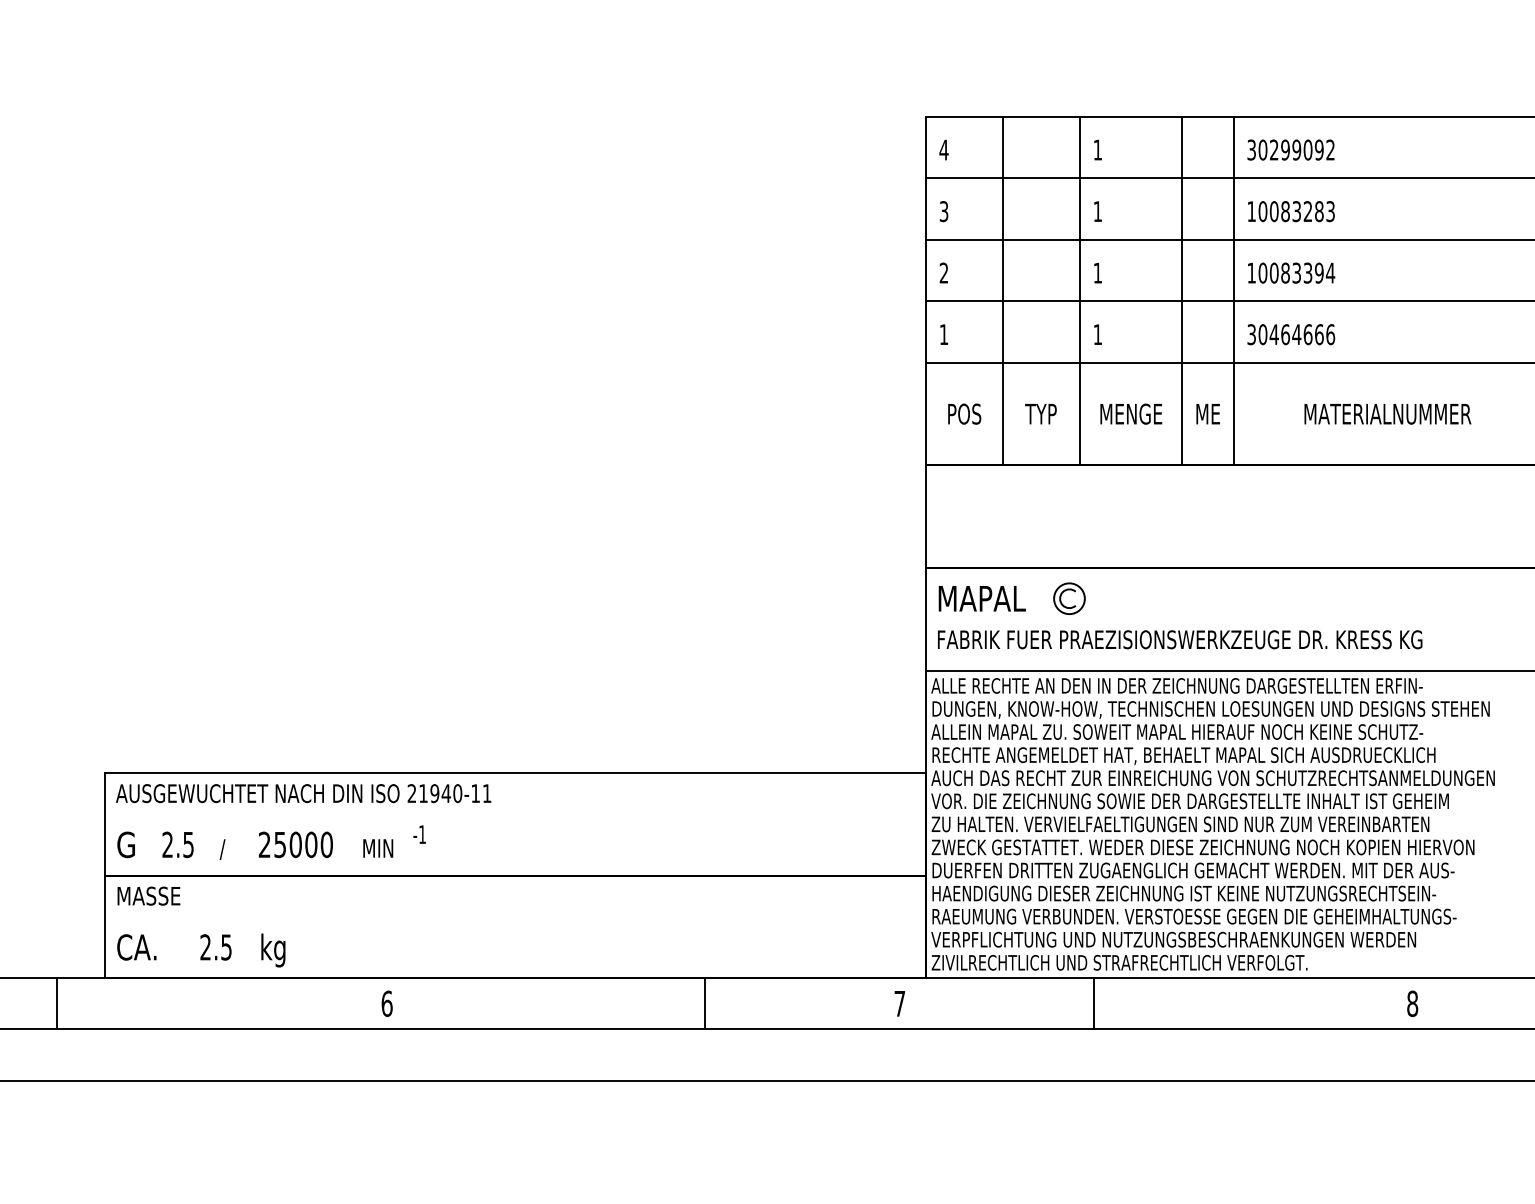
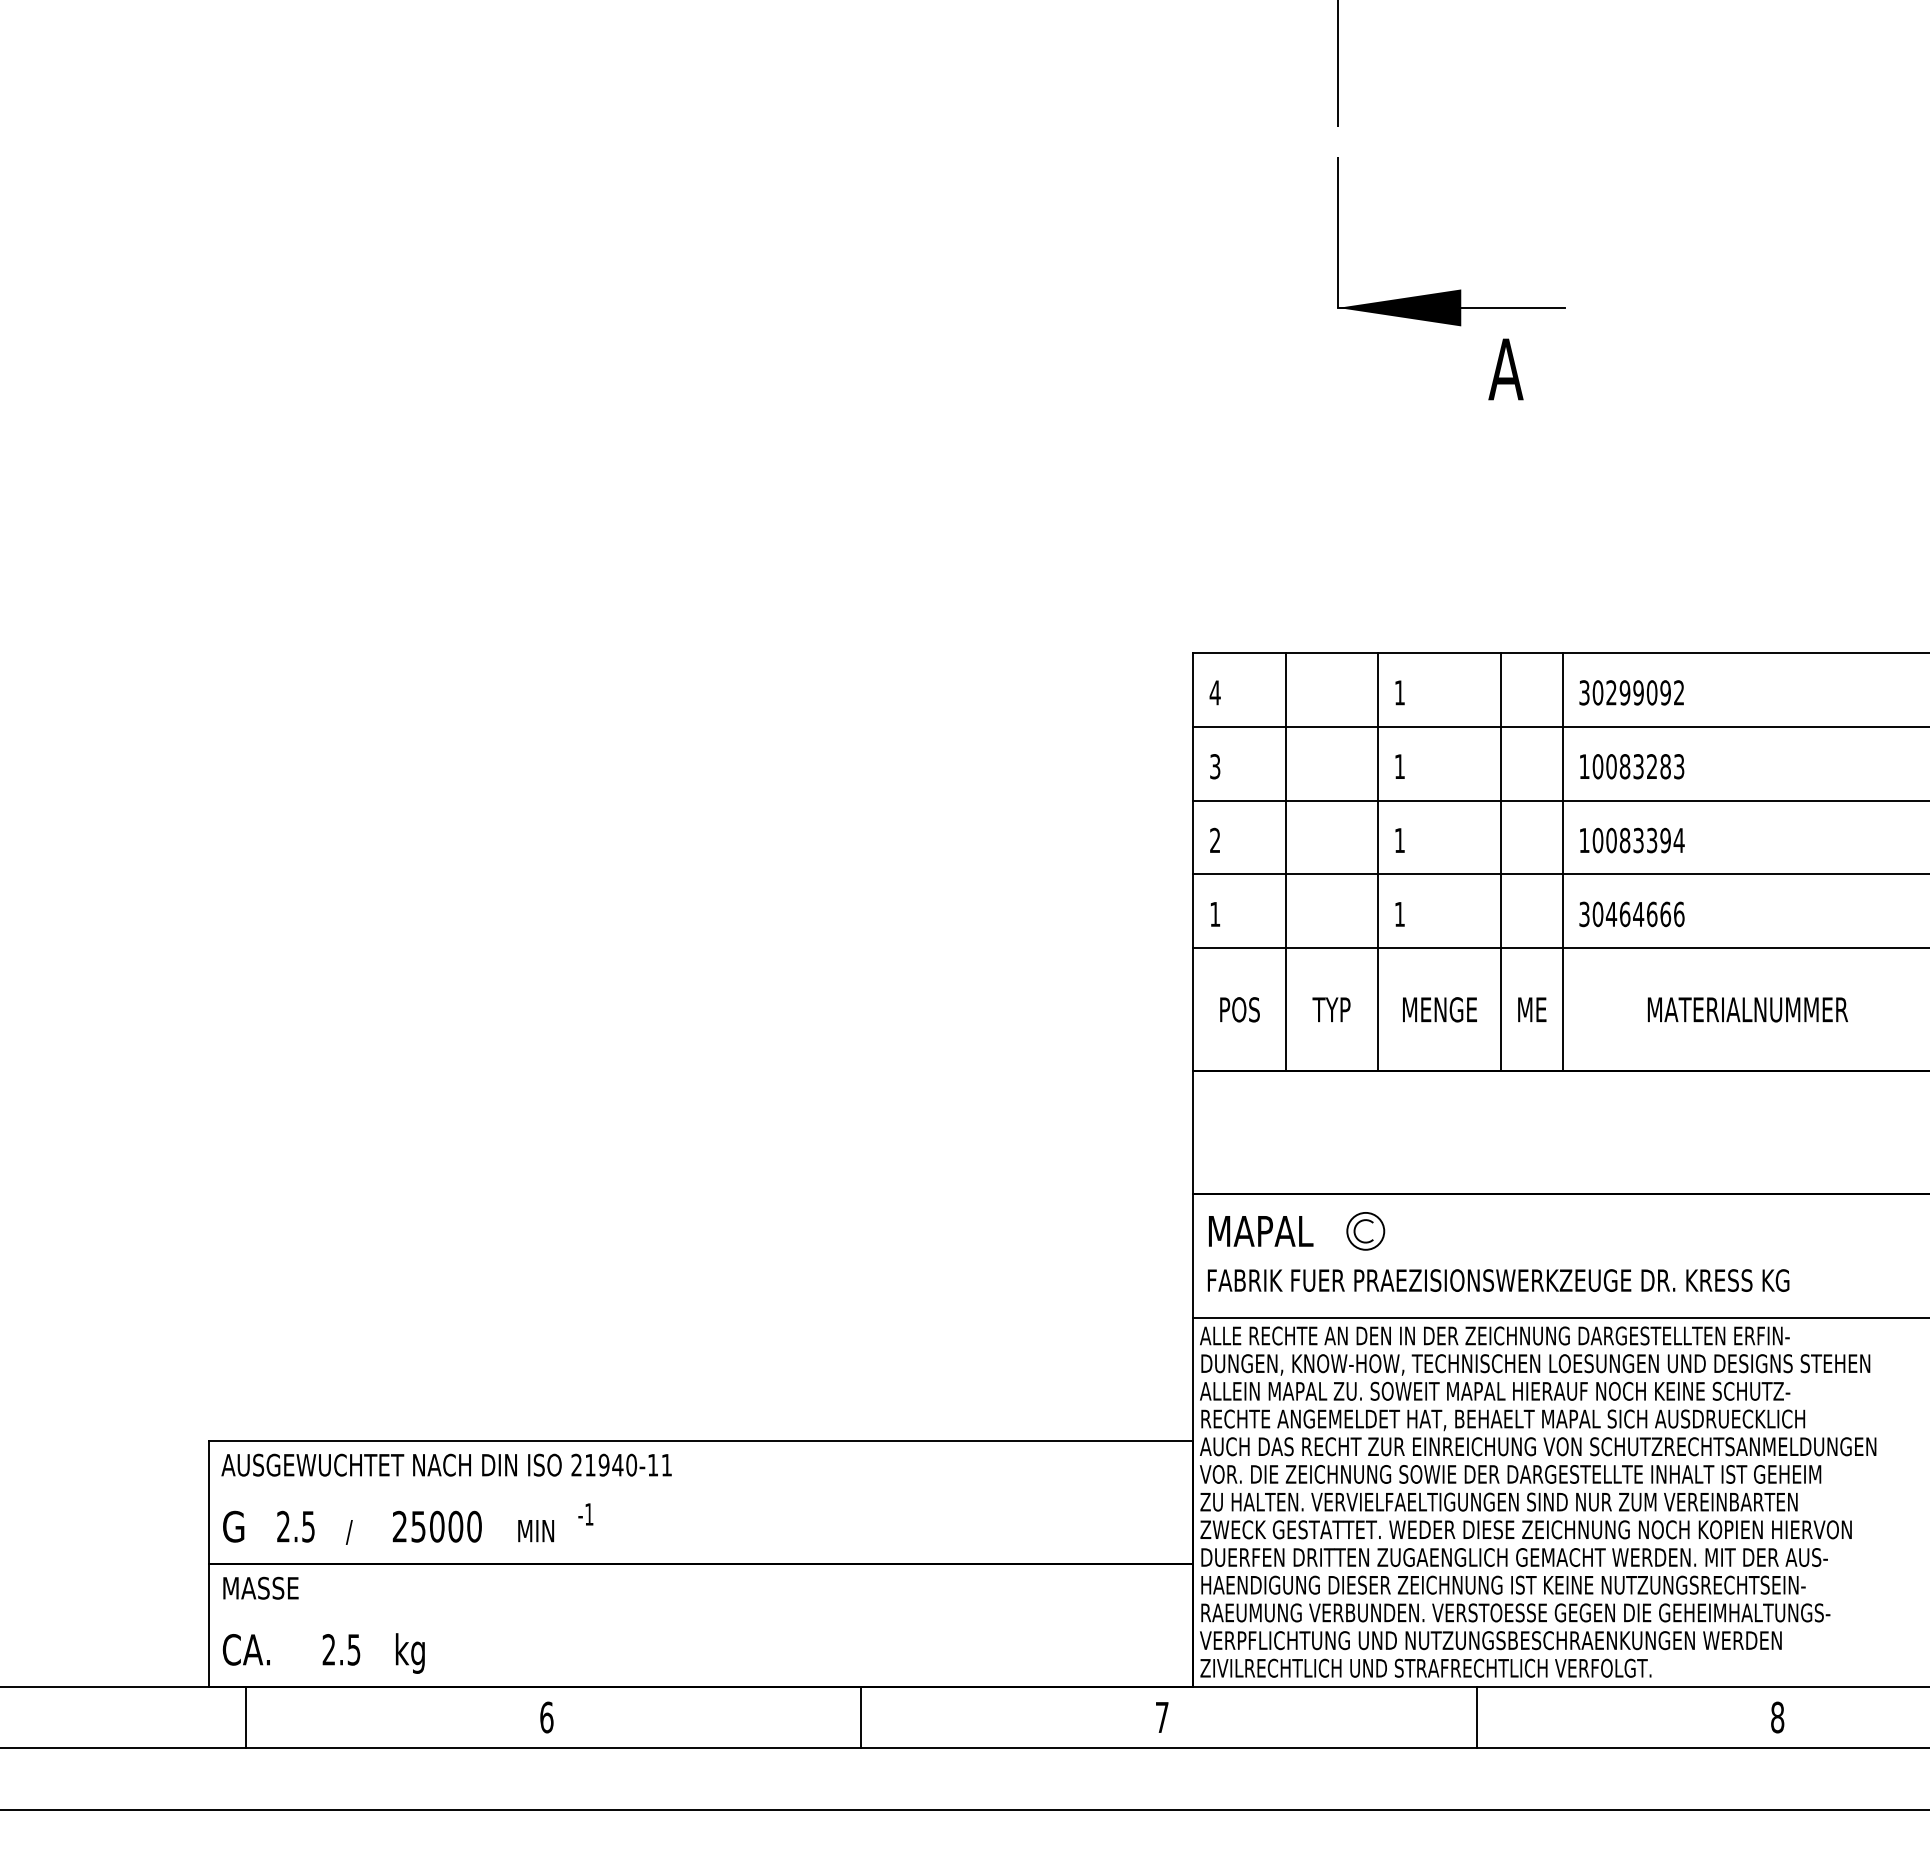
line: (56, 1003) -> (245, 1717), moved
line: (705, 1003) -> (861, 1717), moved
line: (1094, 1003) -> (1476, 1717), moved

